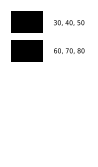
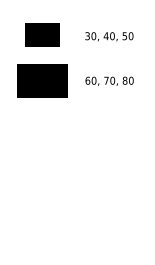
part: (26, 21) -> (41, 34), size x0.7

